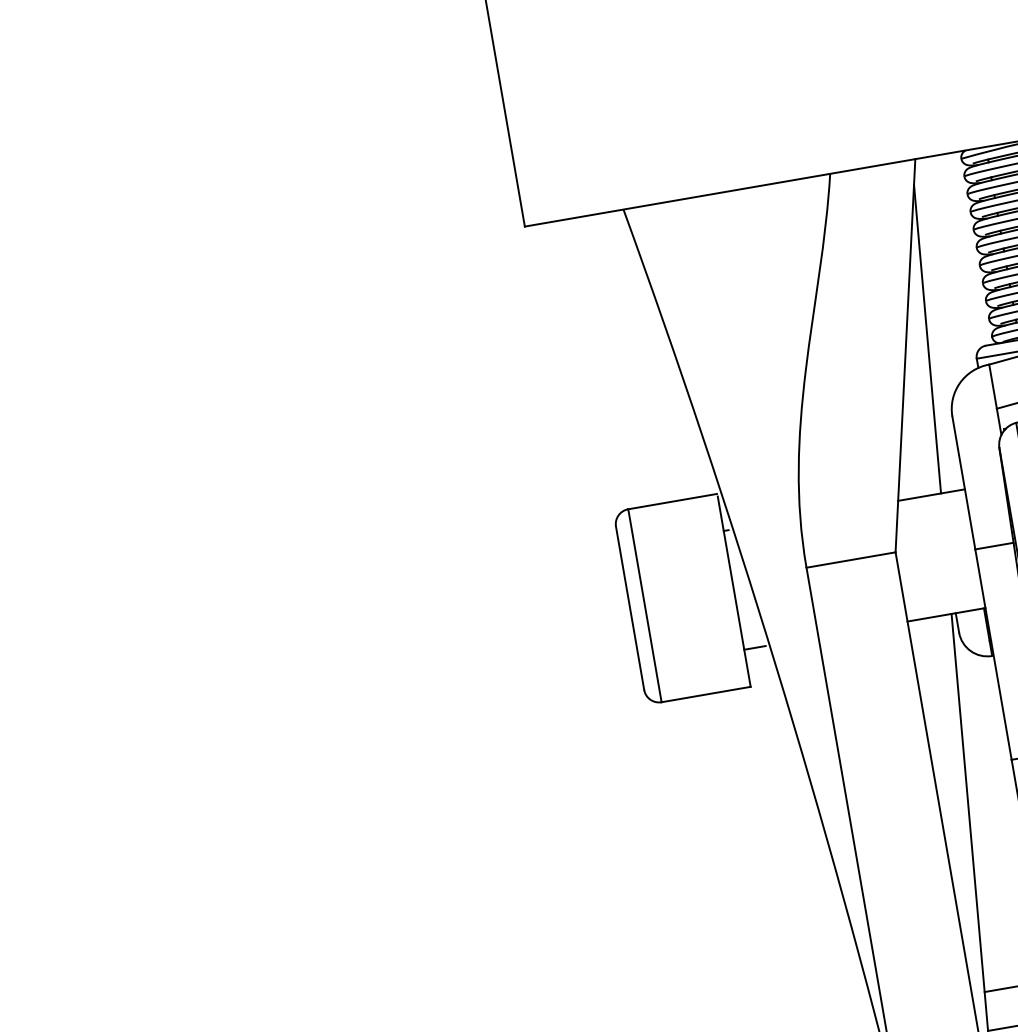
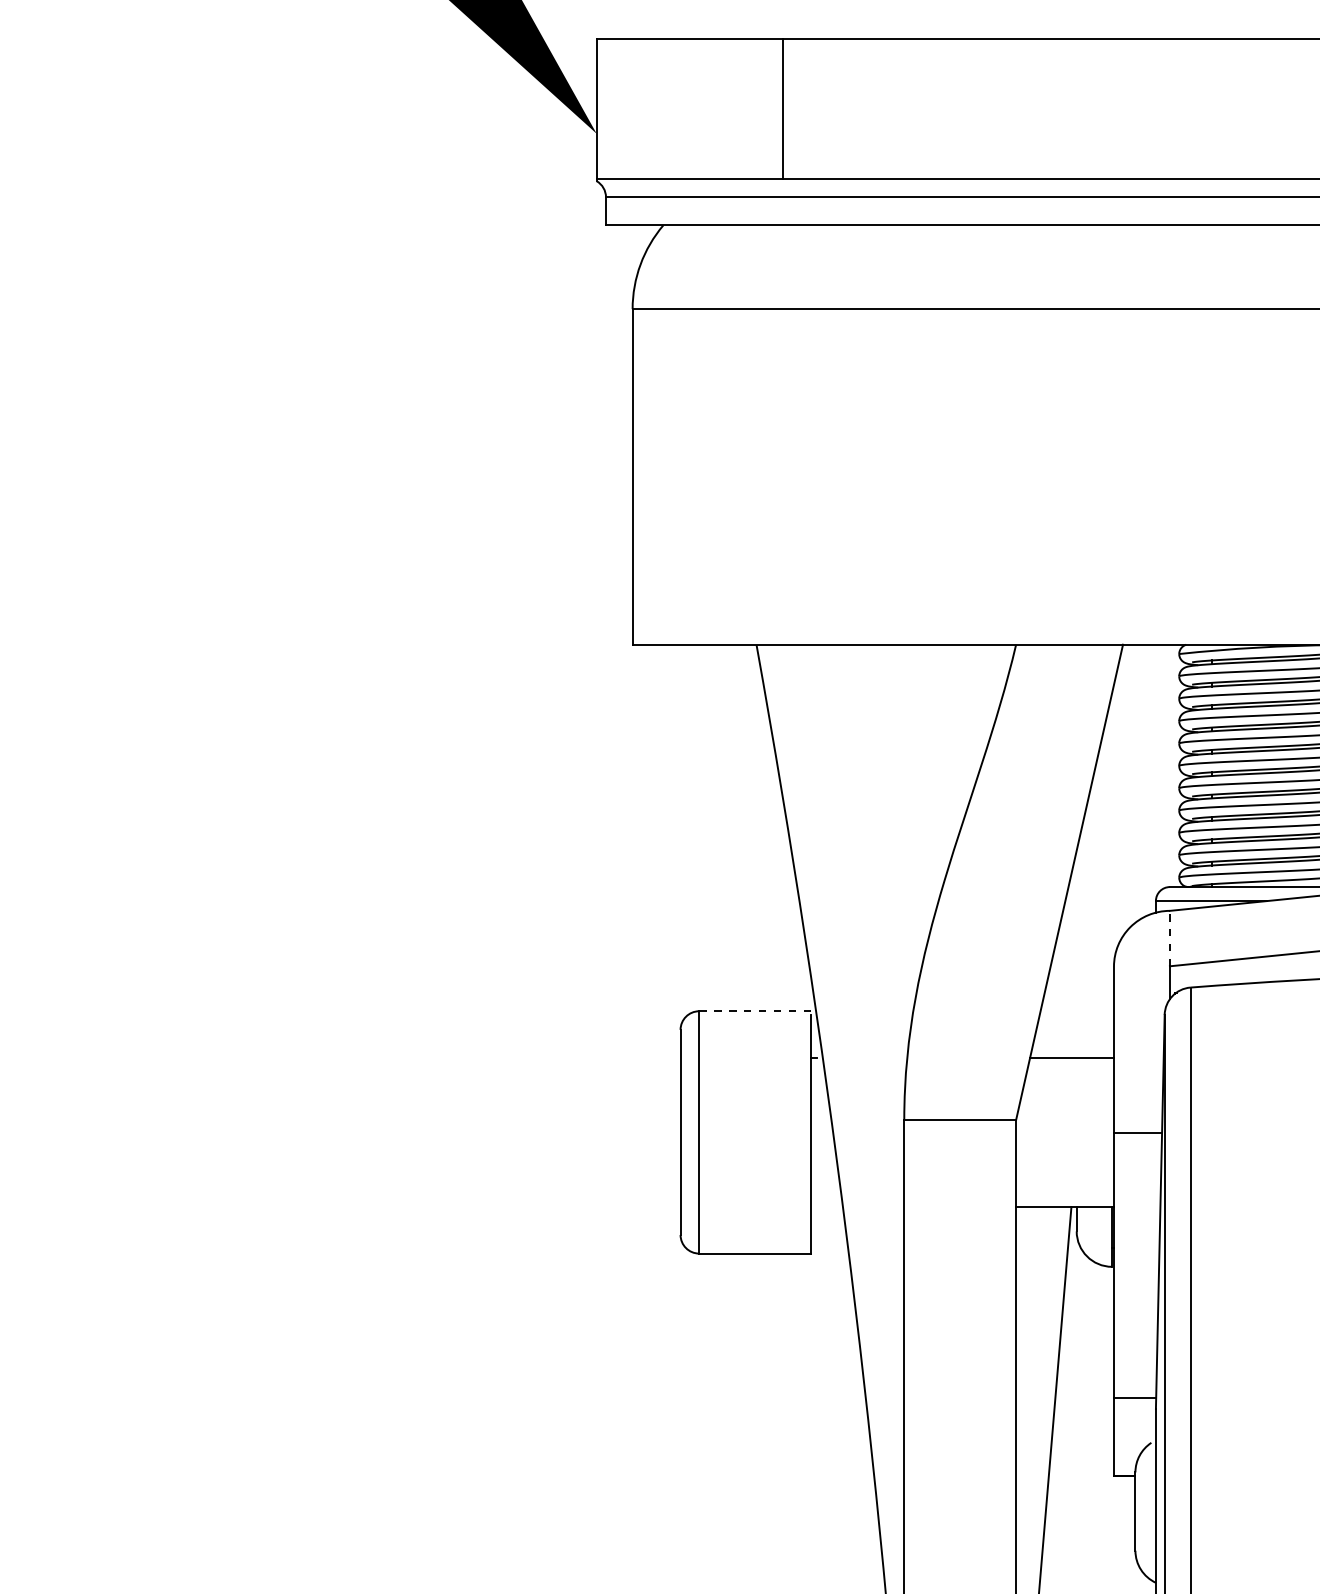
line: (927, 338) -> (1099, 866), removed
line: (992, 386) -> (1169, 938), solid -> dashed
line: (672, 501) -> (754, 1011), solid -> dashed
line: (754, 647) -> (824, 1206), removed

